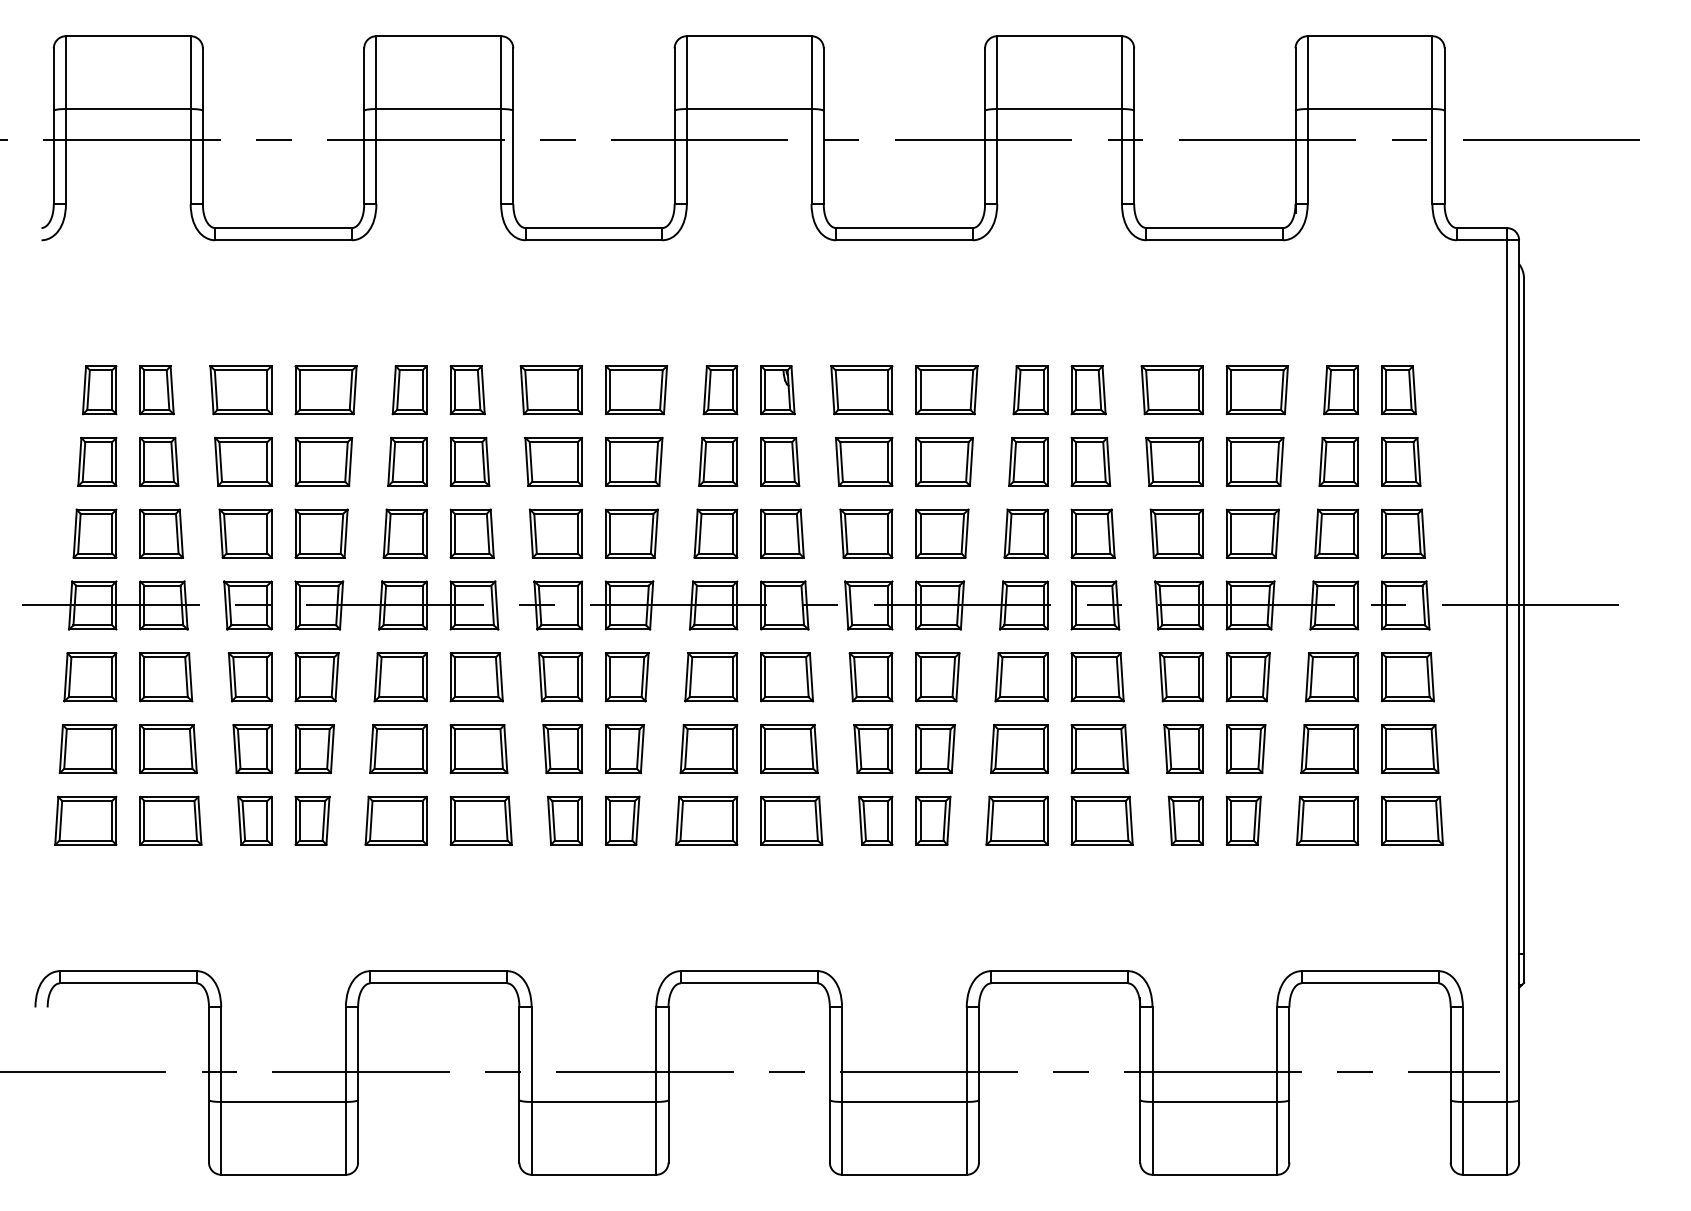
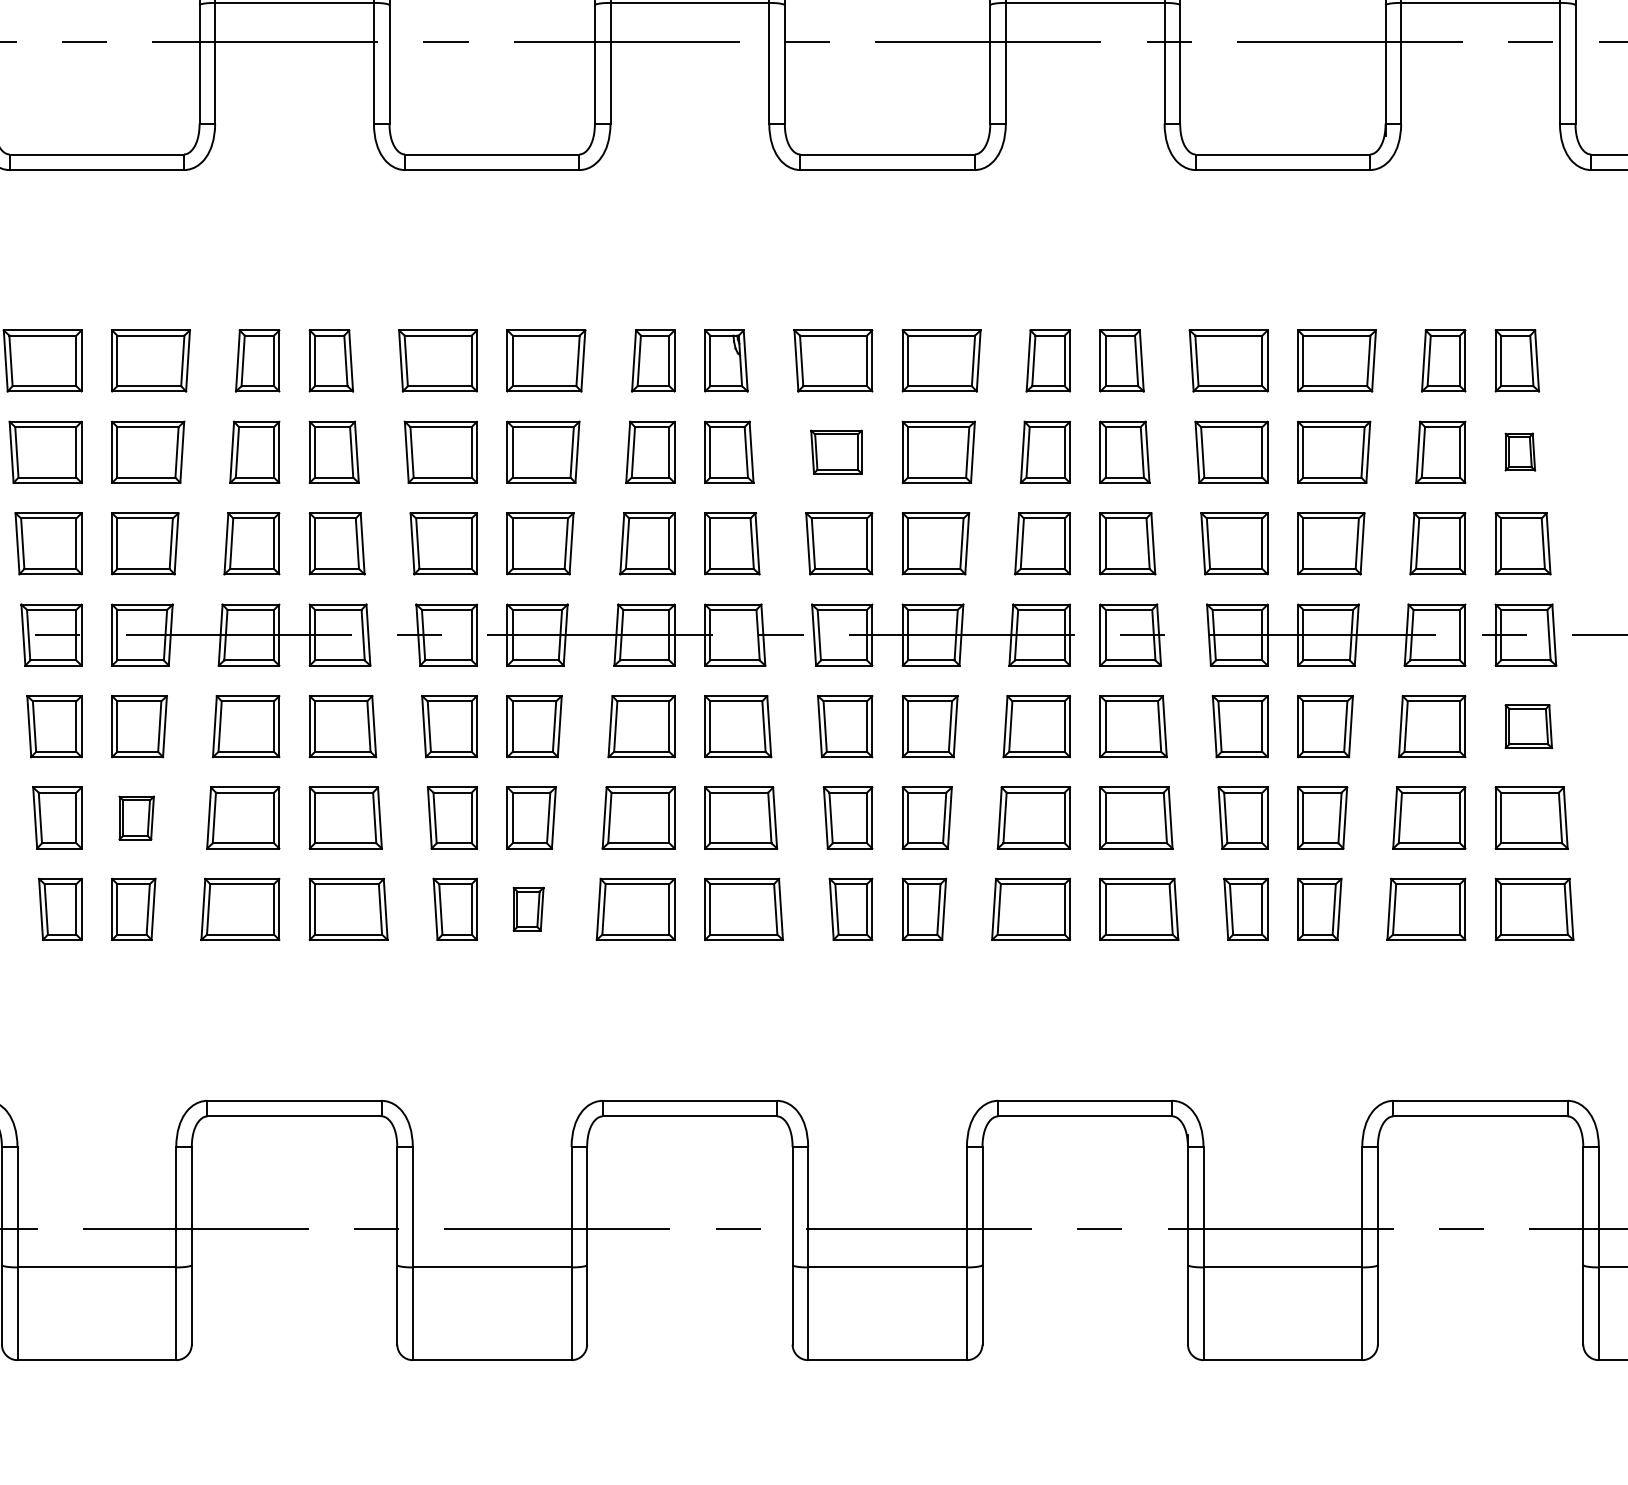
part: (864, 461) -> (836, 451), size x0.7
part: (1401, 461) -> (1520, 451), size x0.6
part: (1407, 677) -> (1528, 726), size x0.7
part: (314, 749) -> (136, 818), size x0.7
part: (622, 820) -> (528, 908), size x0.7

